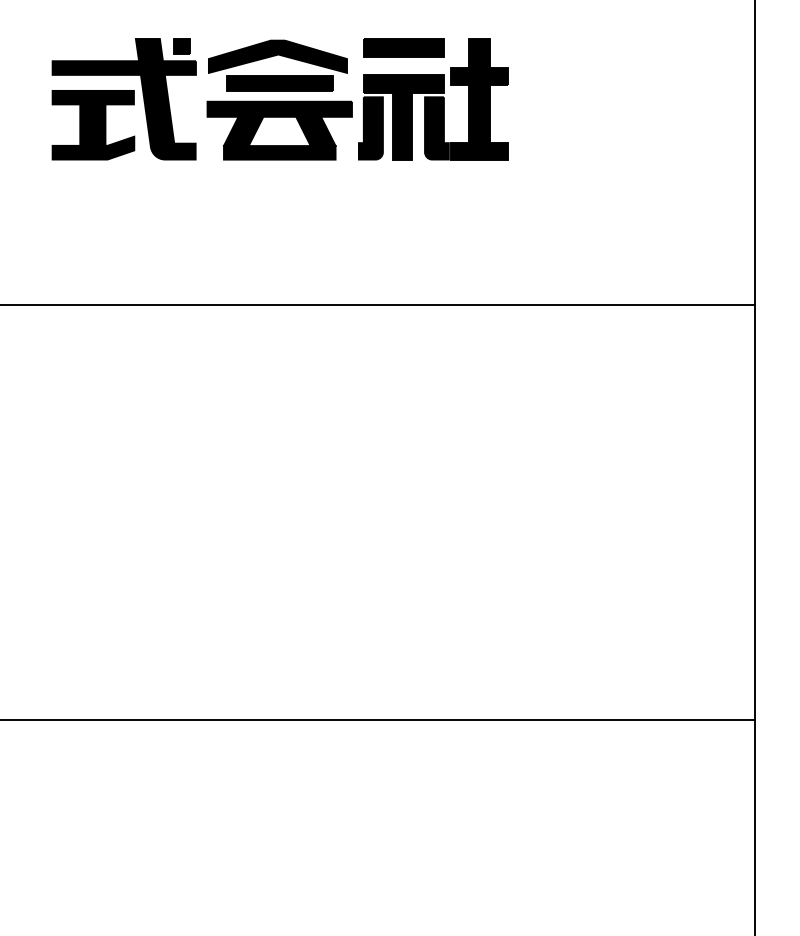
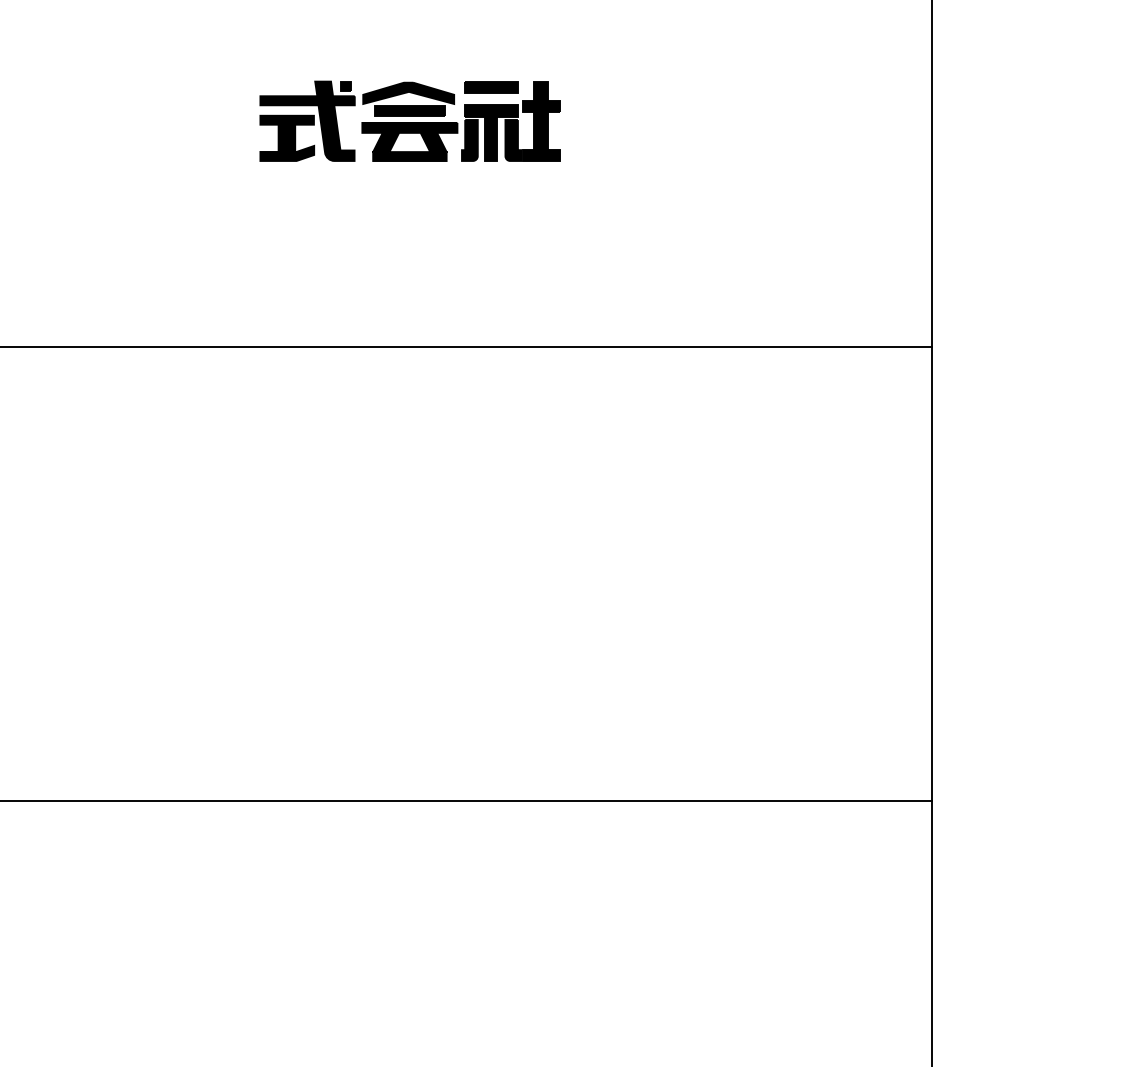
part: (279, 99) -> (409, 121), size x0.6

